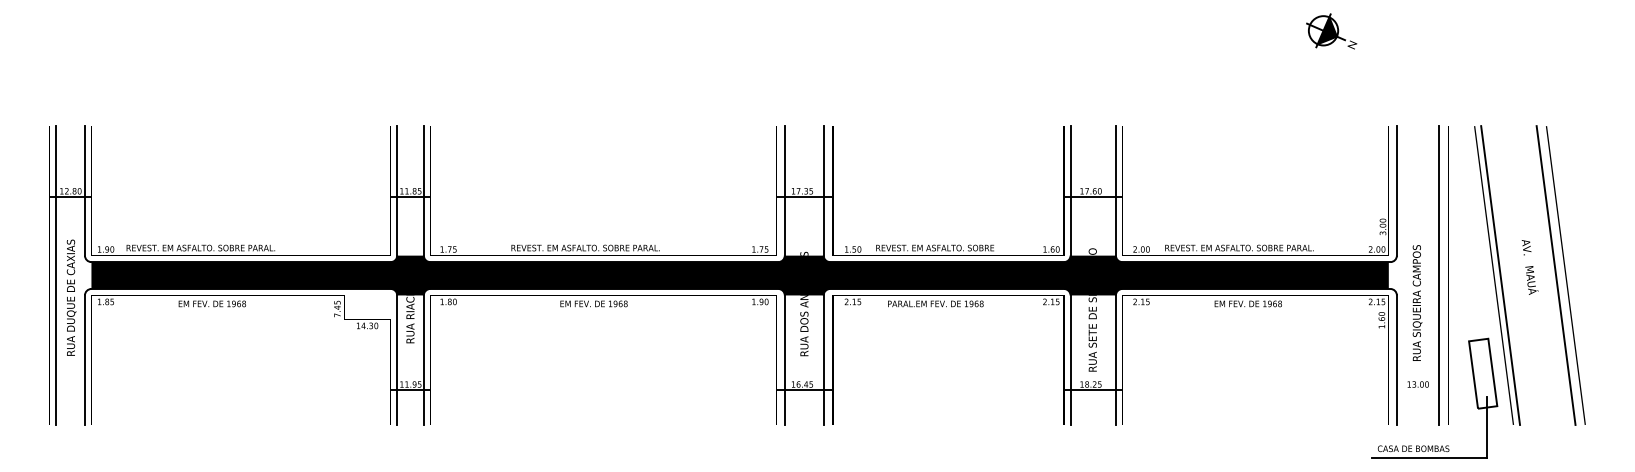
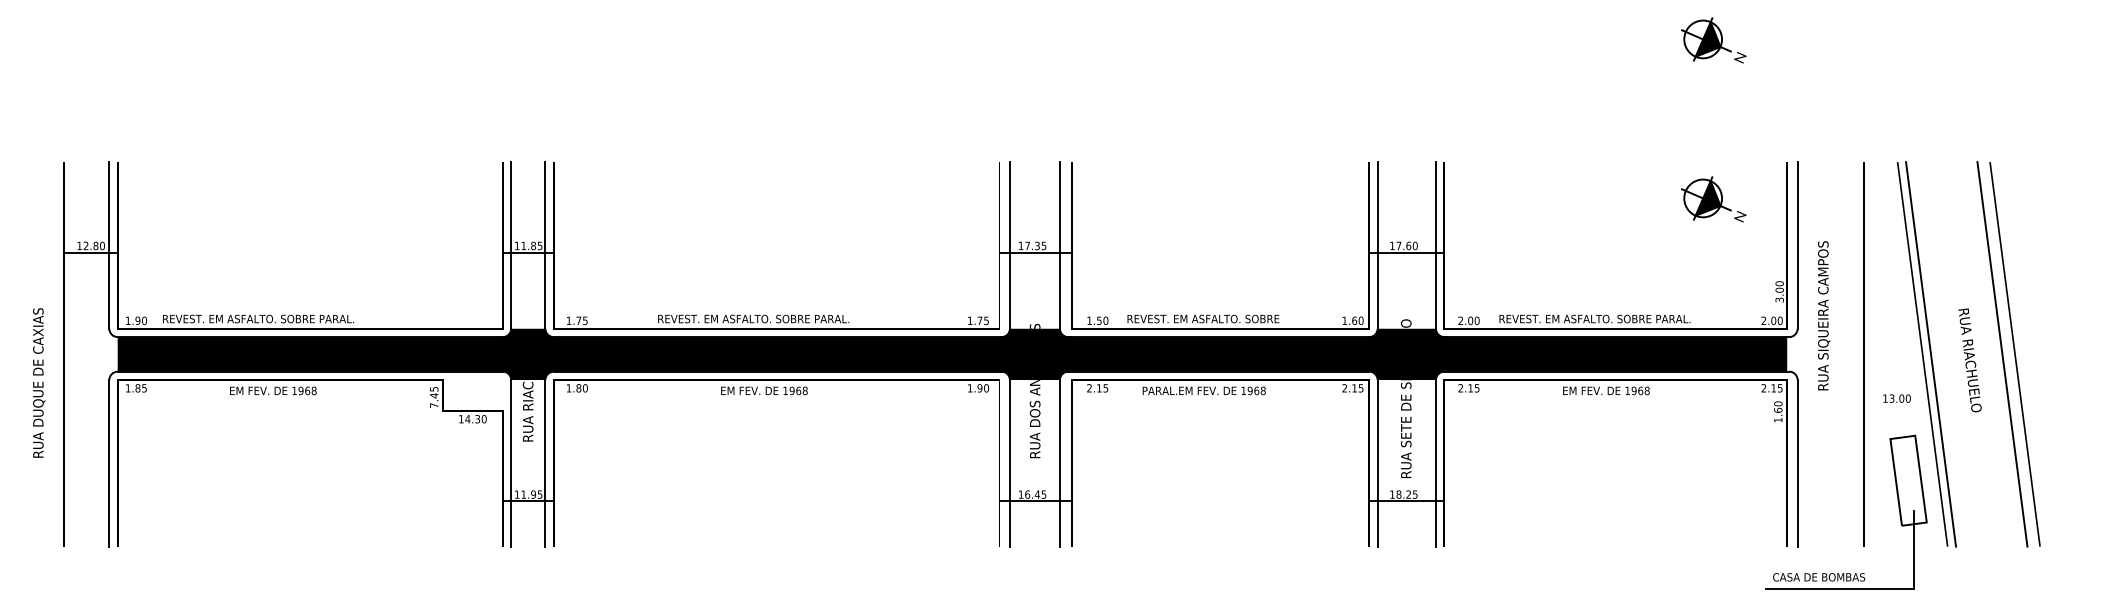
part: (1331, 155) -> (1713, 199), added
line: (56, 275) -> (72, 354), removed
line: (1438, 275) -> (1851, 354), removed
text: (1530, 280) -> (1969, 360), AV.   MAUÁ -> RUA RIACHUELO
text: (71, 297) -> (39, 382), moved
text: (1417, 302) -> (1824, 315), moved
text: (1417, 384) -> (1896, 398), moved

